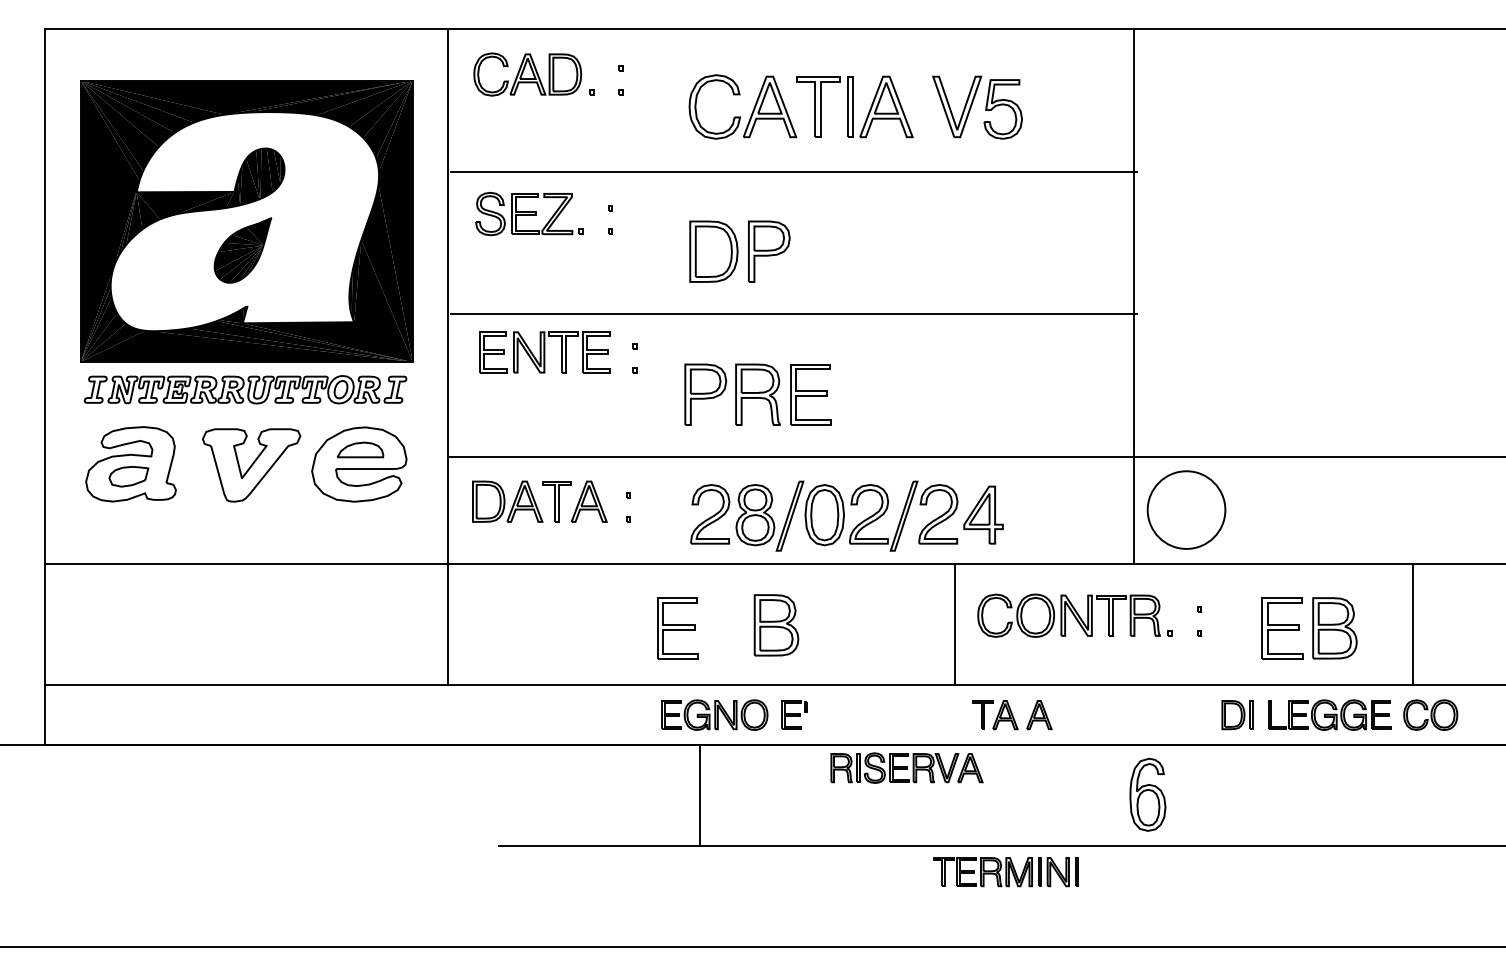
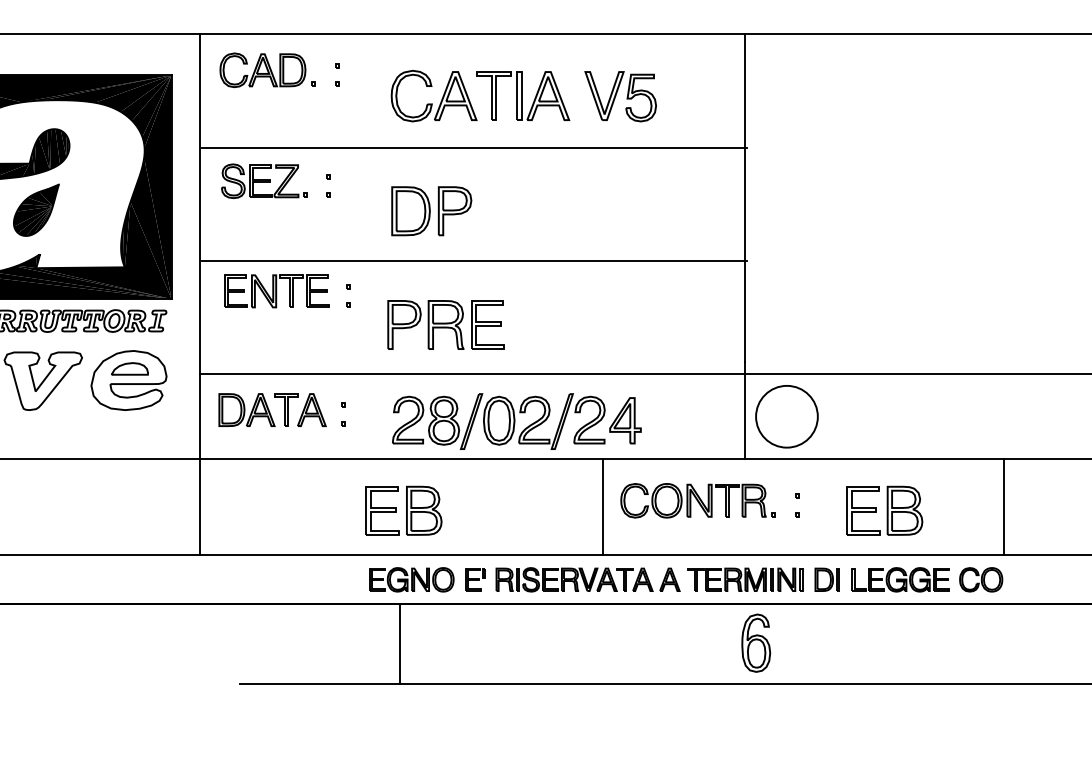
line: (1413, 623) -> (1004, 506), moved
part: (776, 625) -> (424, 510), moved
part: (906, 767) -> (556, 579), moved
part: (1005, 872) -> (744, 580), moved

